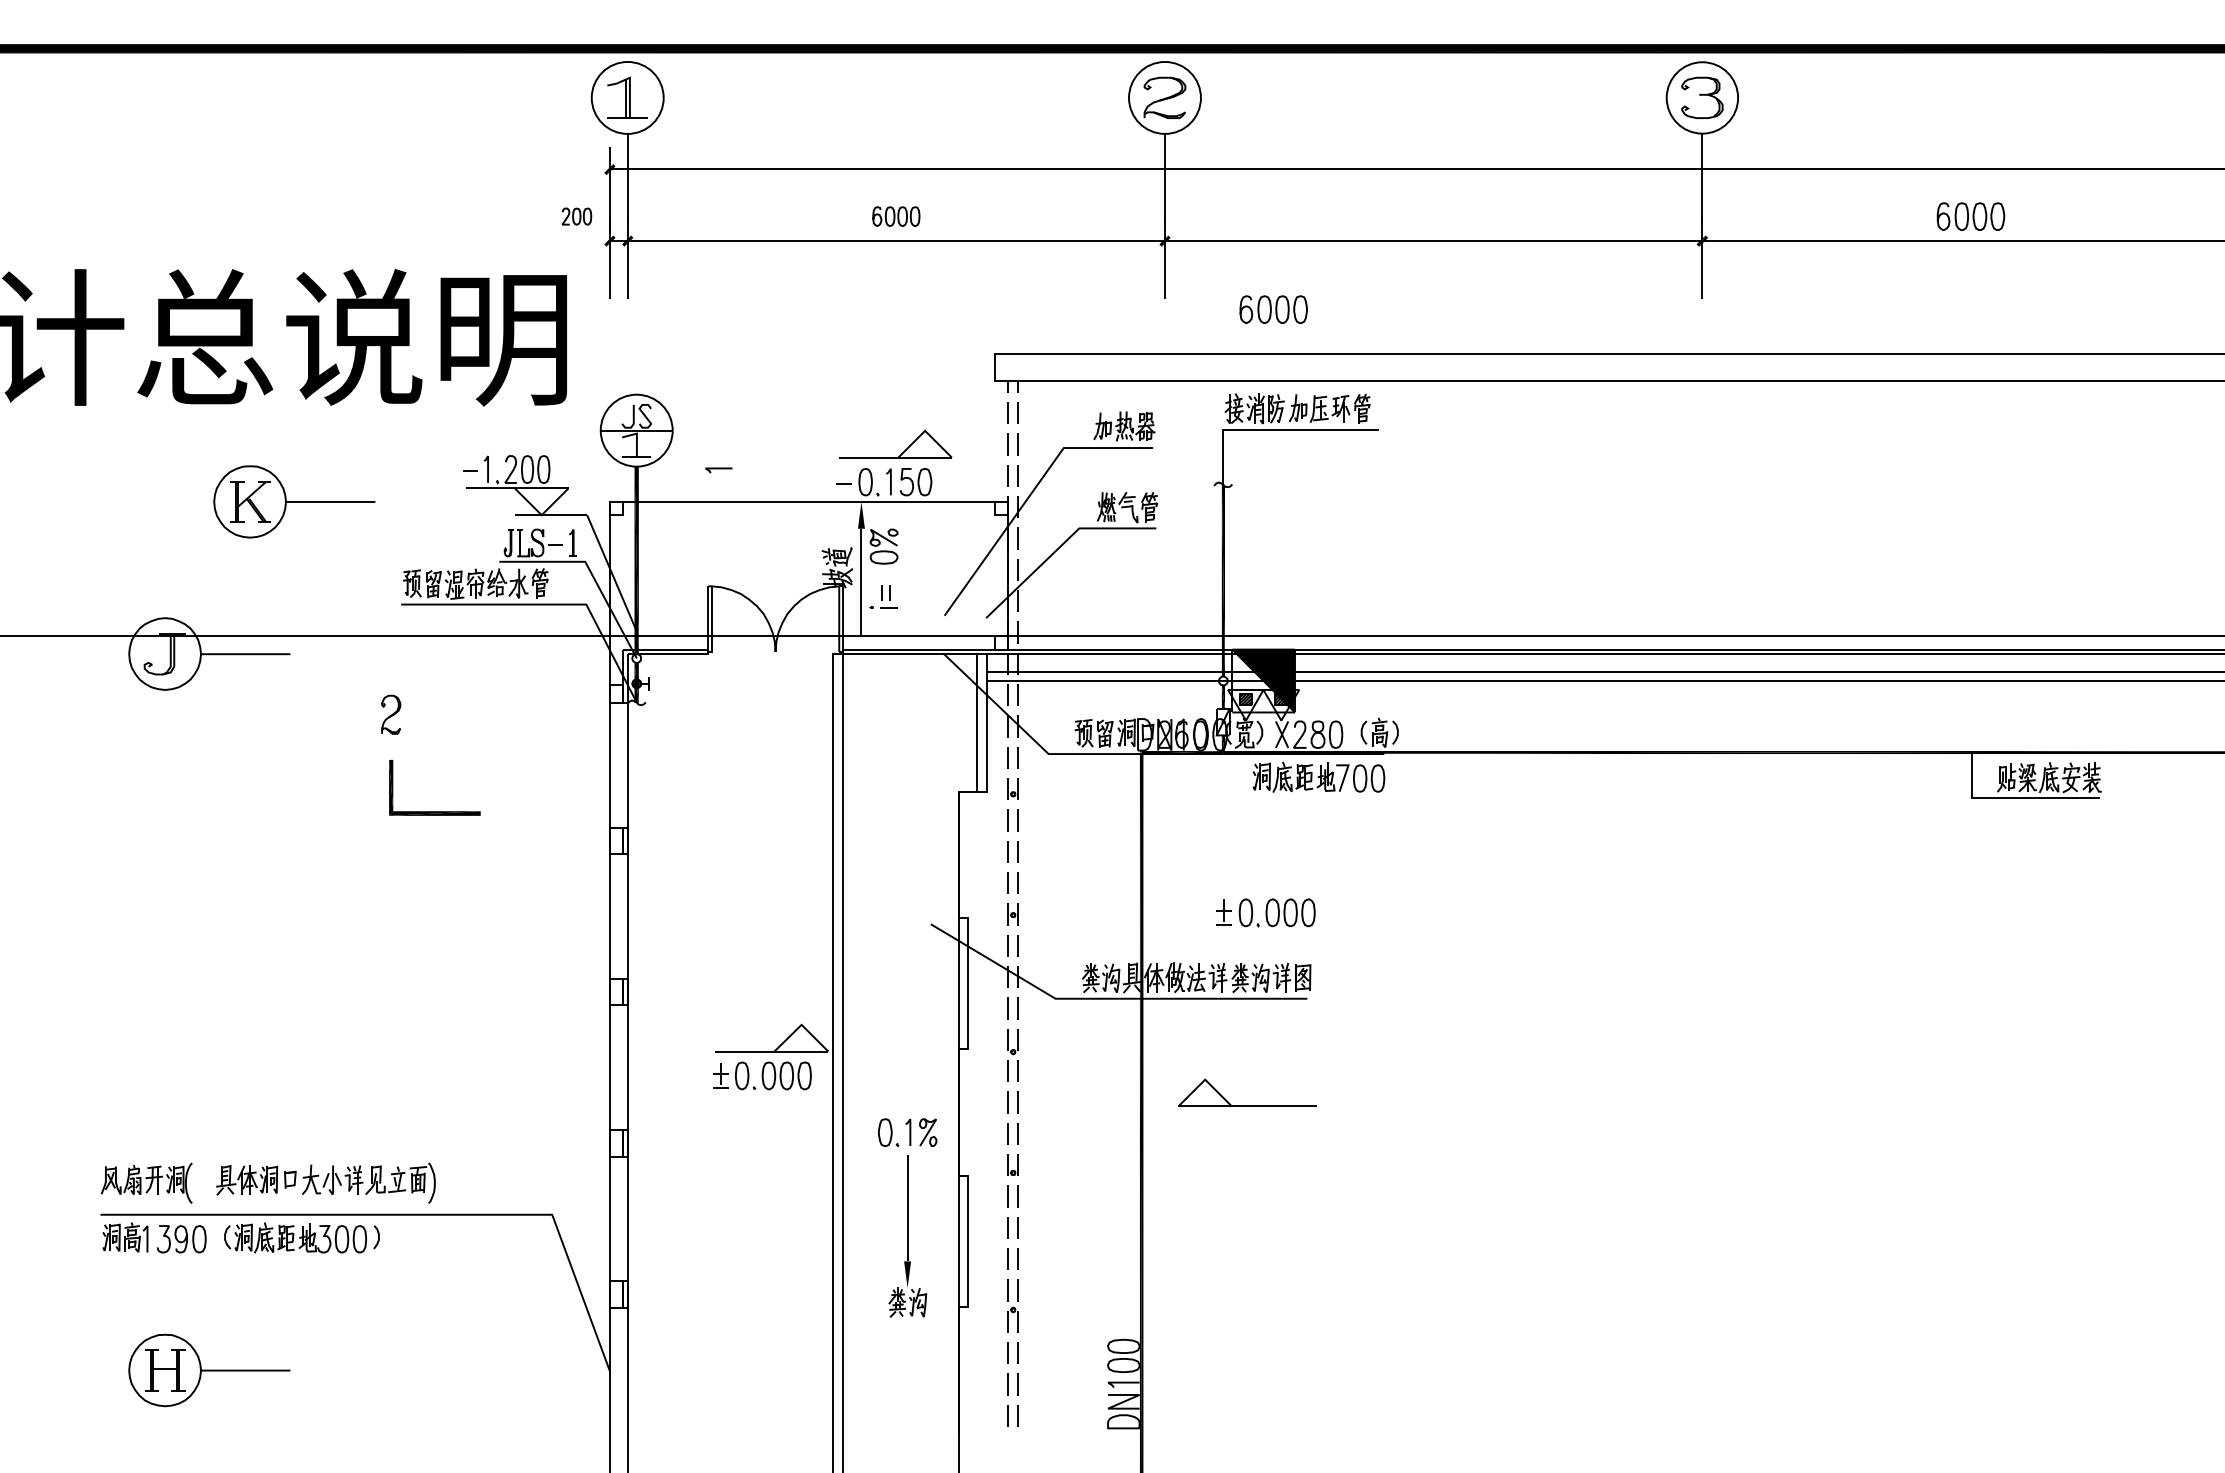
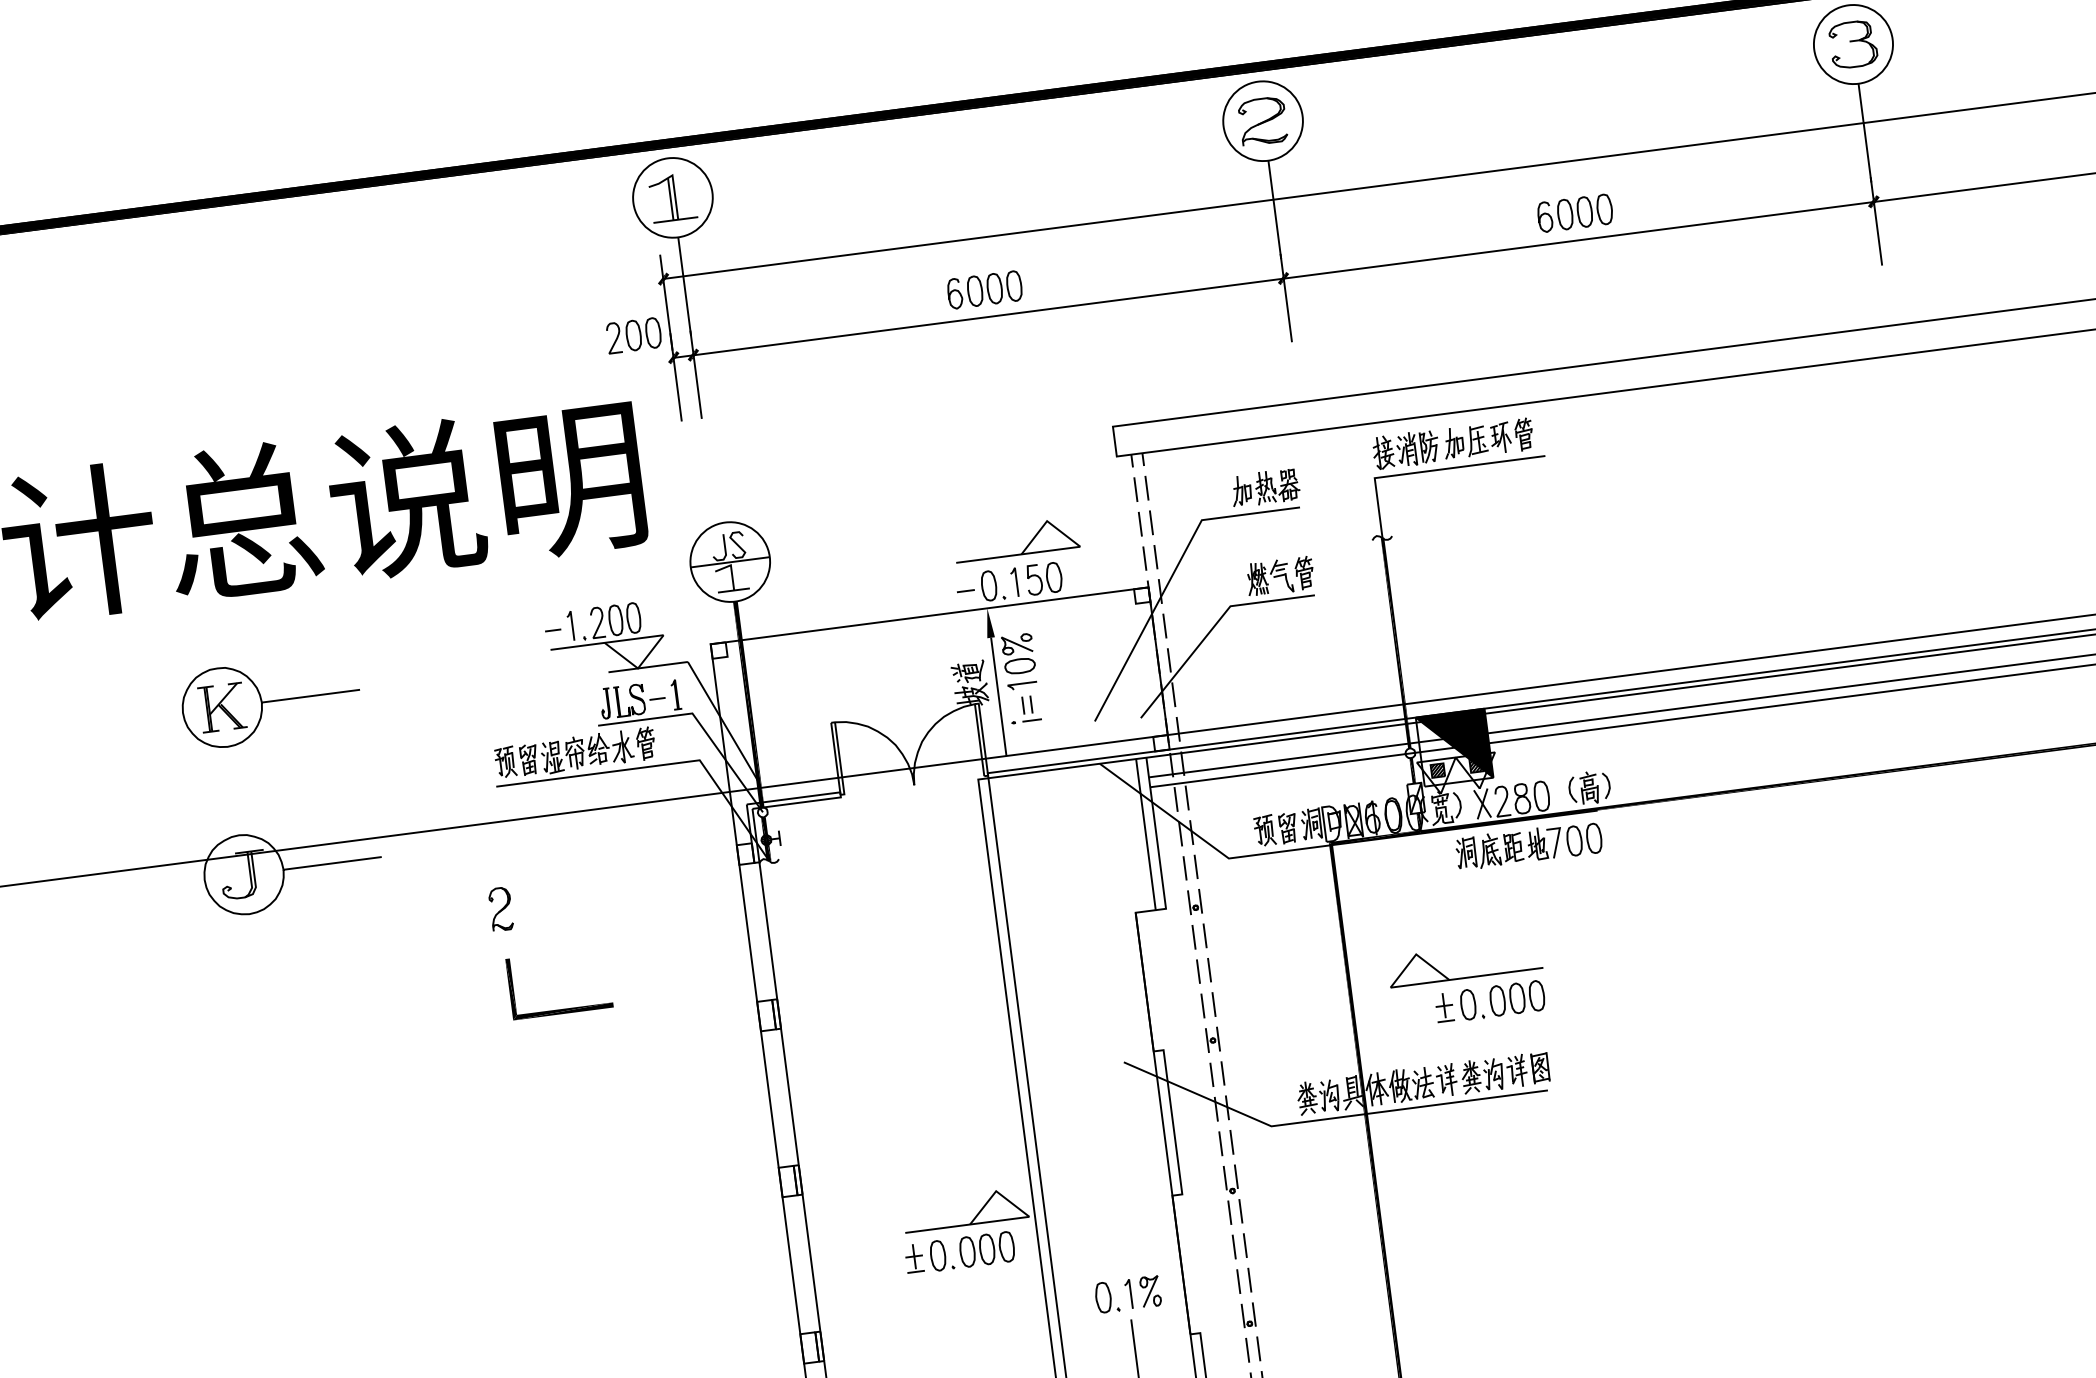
part: (576, 216) -> (633, 335), size x1.67
part: (896, 216) -> (985, 289), size x1.43
part: (1273, 309) -> (1574, 213), moved
line: (718, 469) -> (1021, 684), moved
part: (294, 501) -> (271, 700), moved
part: (1247, 1105) -> (1466, 976), moved

